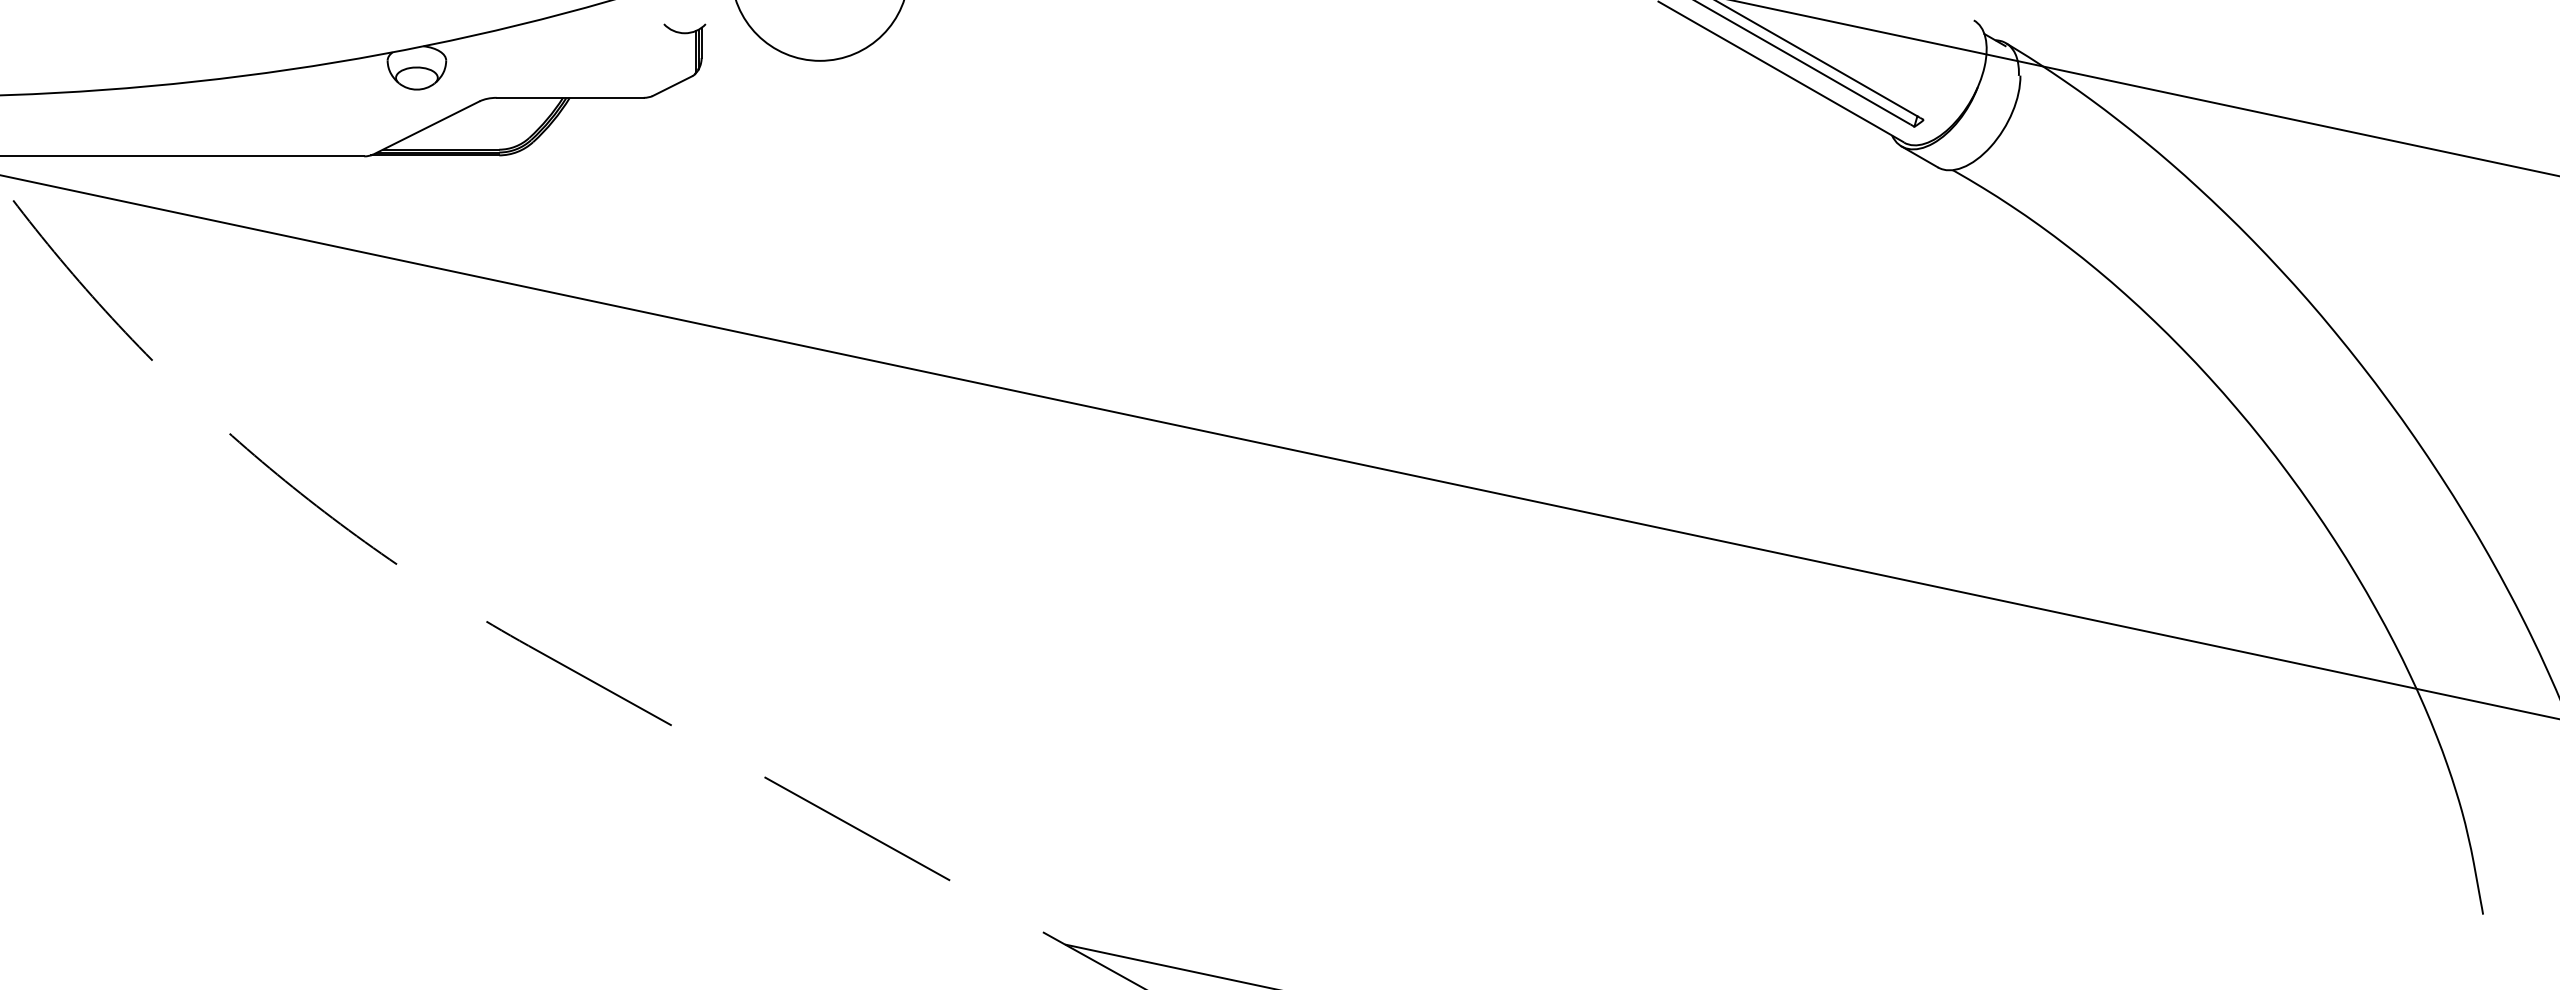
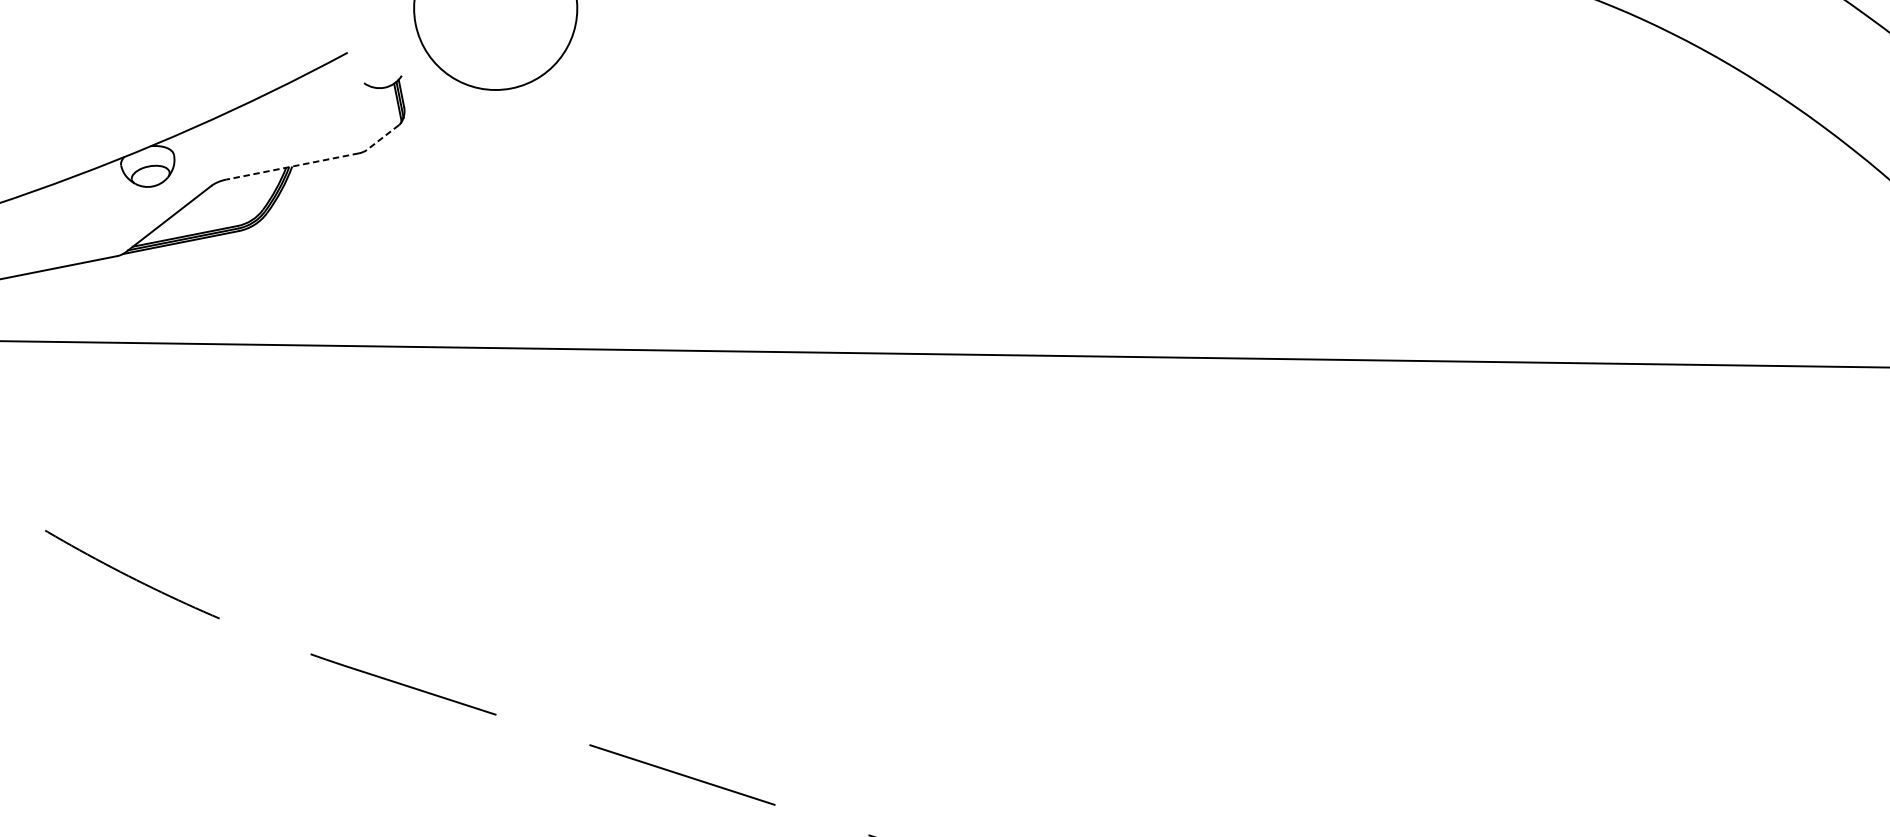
line: (672, 86) -> (382, 137), solid -> dashed
line: (570, 97) -> (292, 166), solid -> dashed

